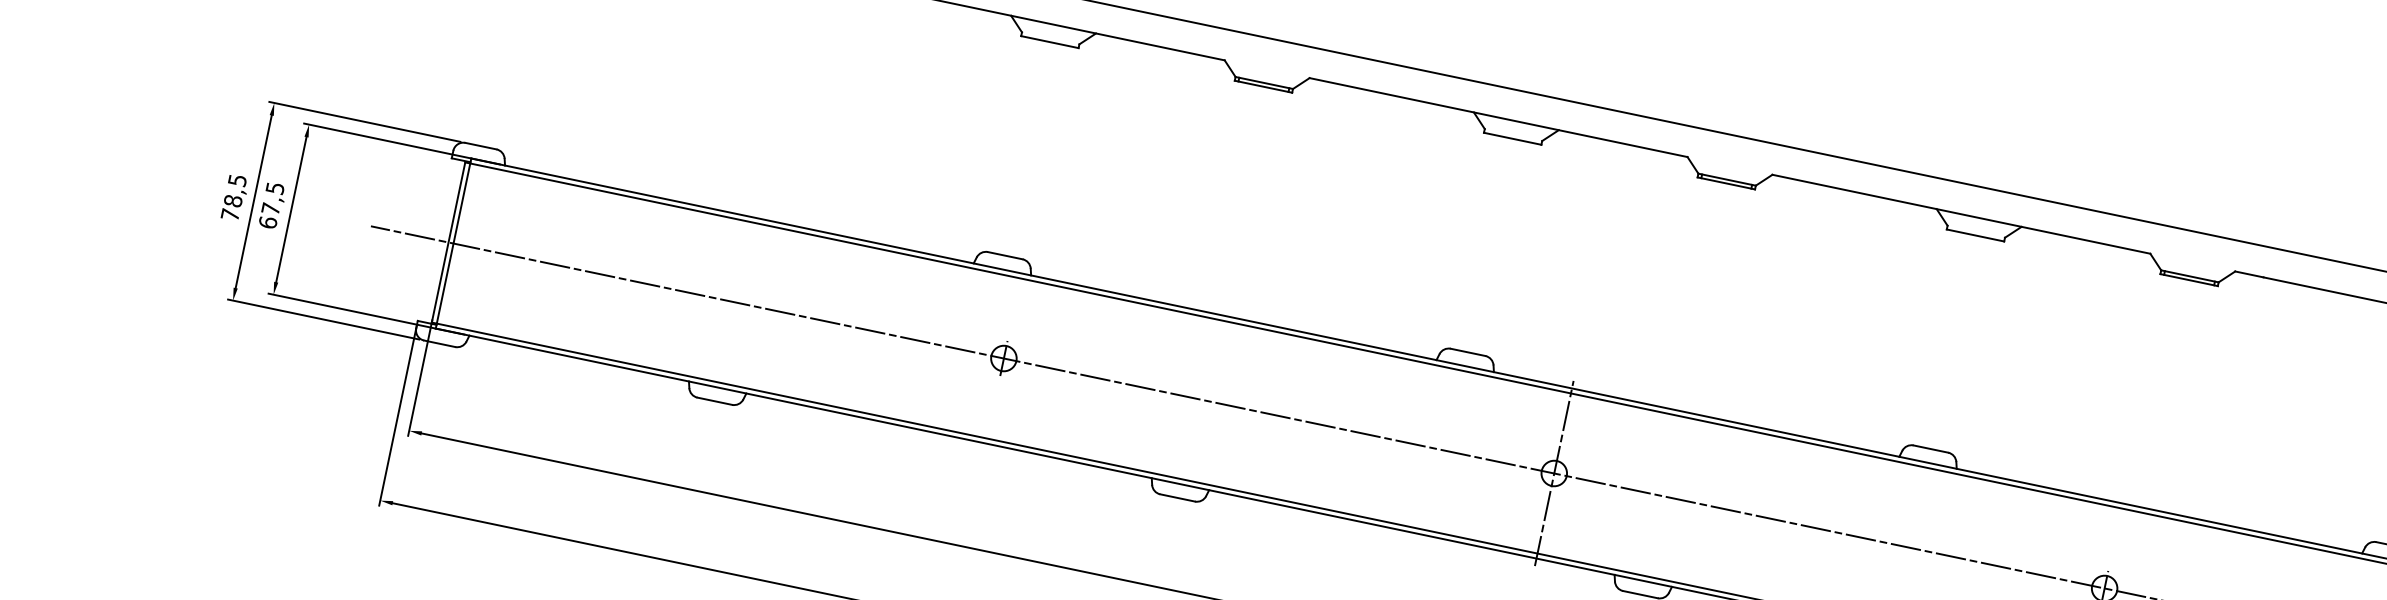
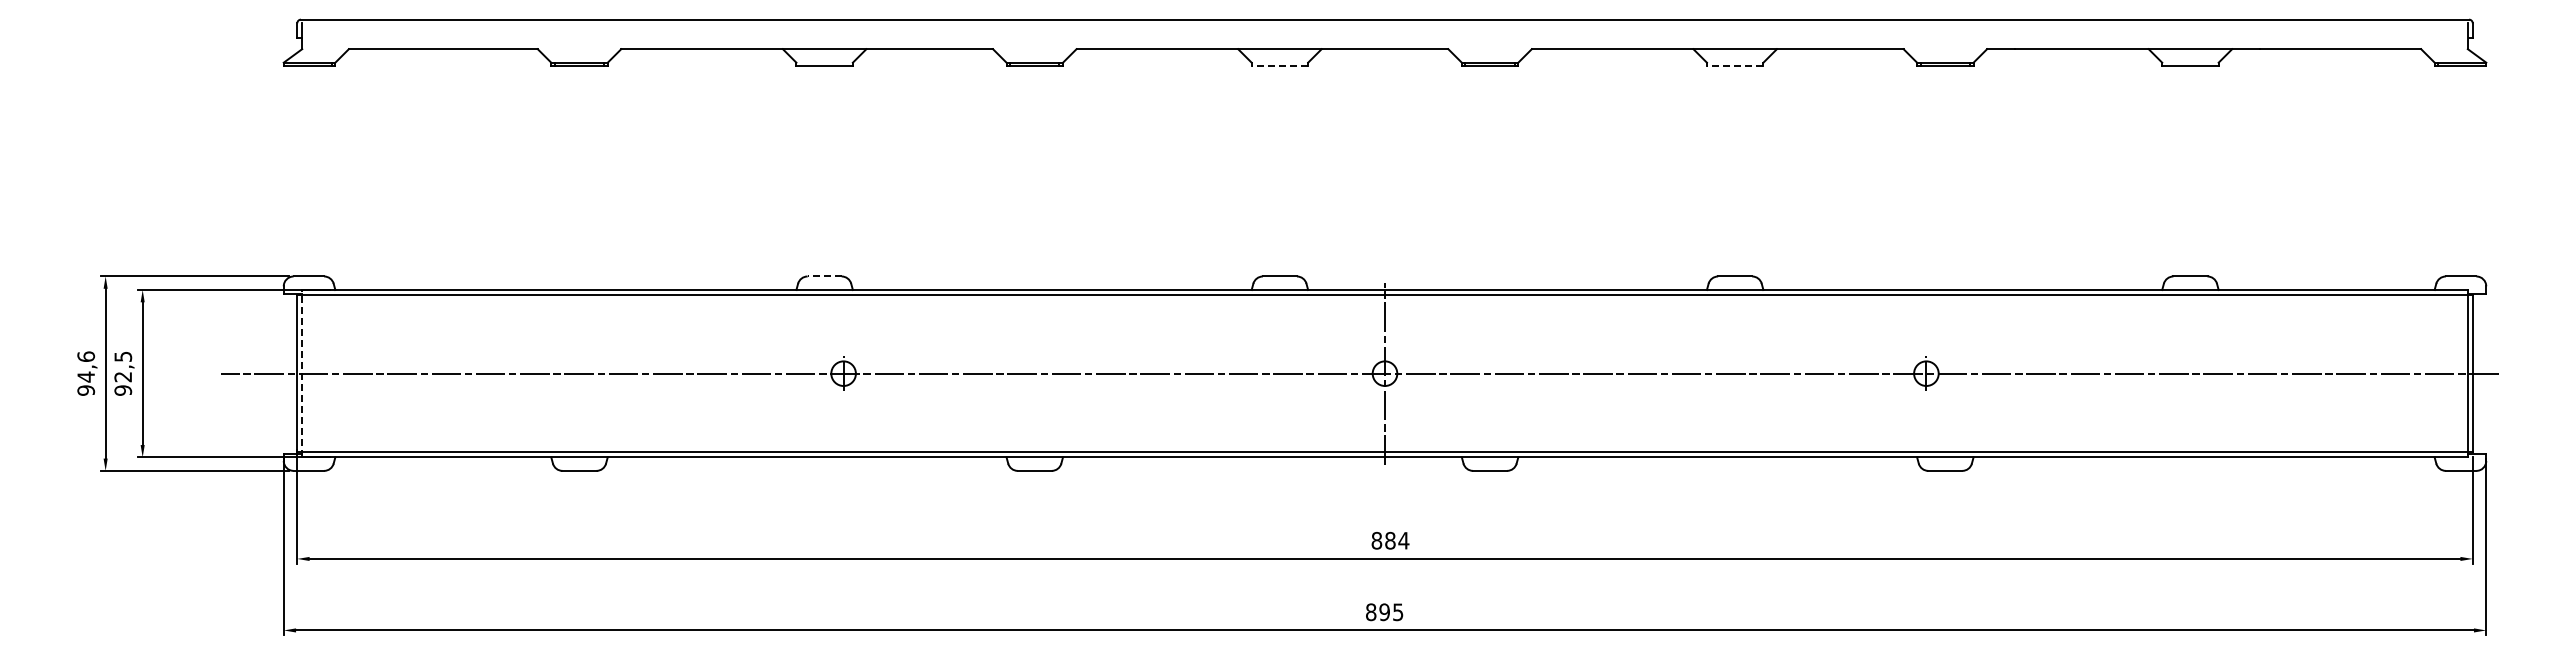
line: (1512, 138) -> (1279, 66), solid -> dashed
text: (234, 197) -> (86, 373), 78,5 -> 94,6
text: (269, 215) -> (123, 383), 67,5 -> 92,5
line: (1974, 235) -> (1734, 66), solid -> dashed
line: (453, 243) -> (302, 373), solid -> dashed
line: (1005, 255) -> (824, 276), solid -> dashed

